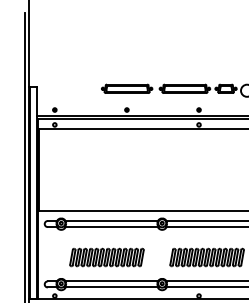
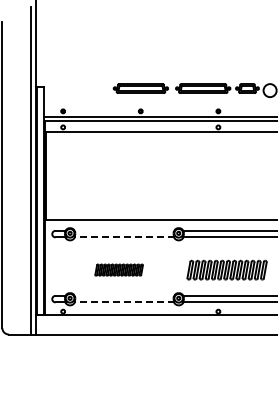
line: (111, 220) -> (124, 230), removed
line: (110, 227) -> (123, 237), solid -> dashed
part: (106, 256) -> (118, 269), size x0.6
line: (111, 281) -> (124, 295), removed
line: (110, 287) -> (123, 302), solid -> dashed

